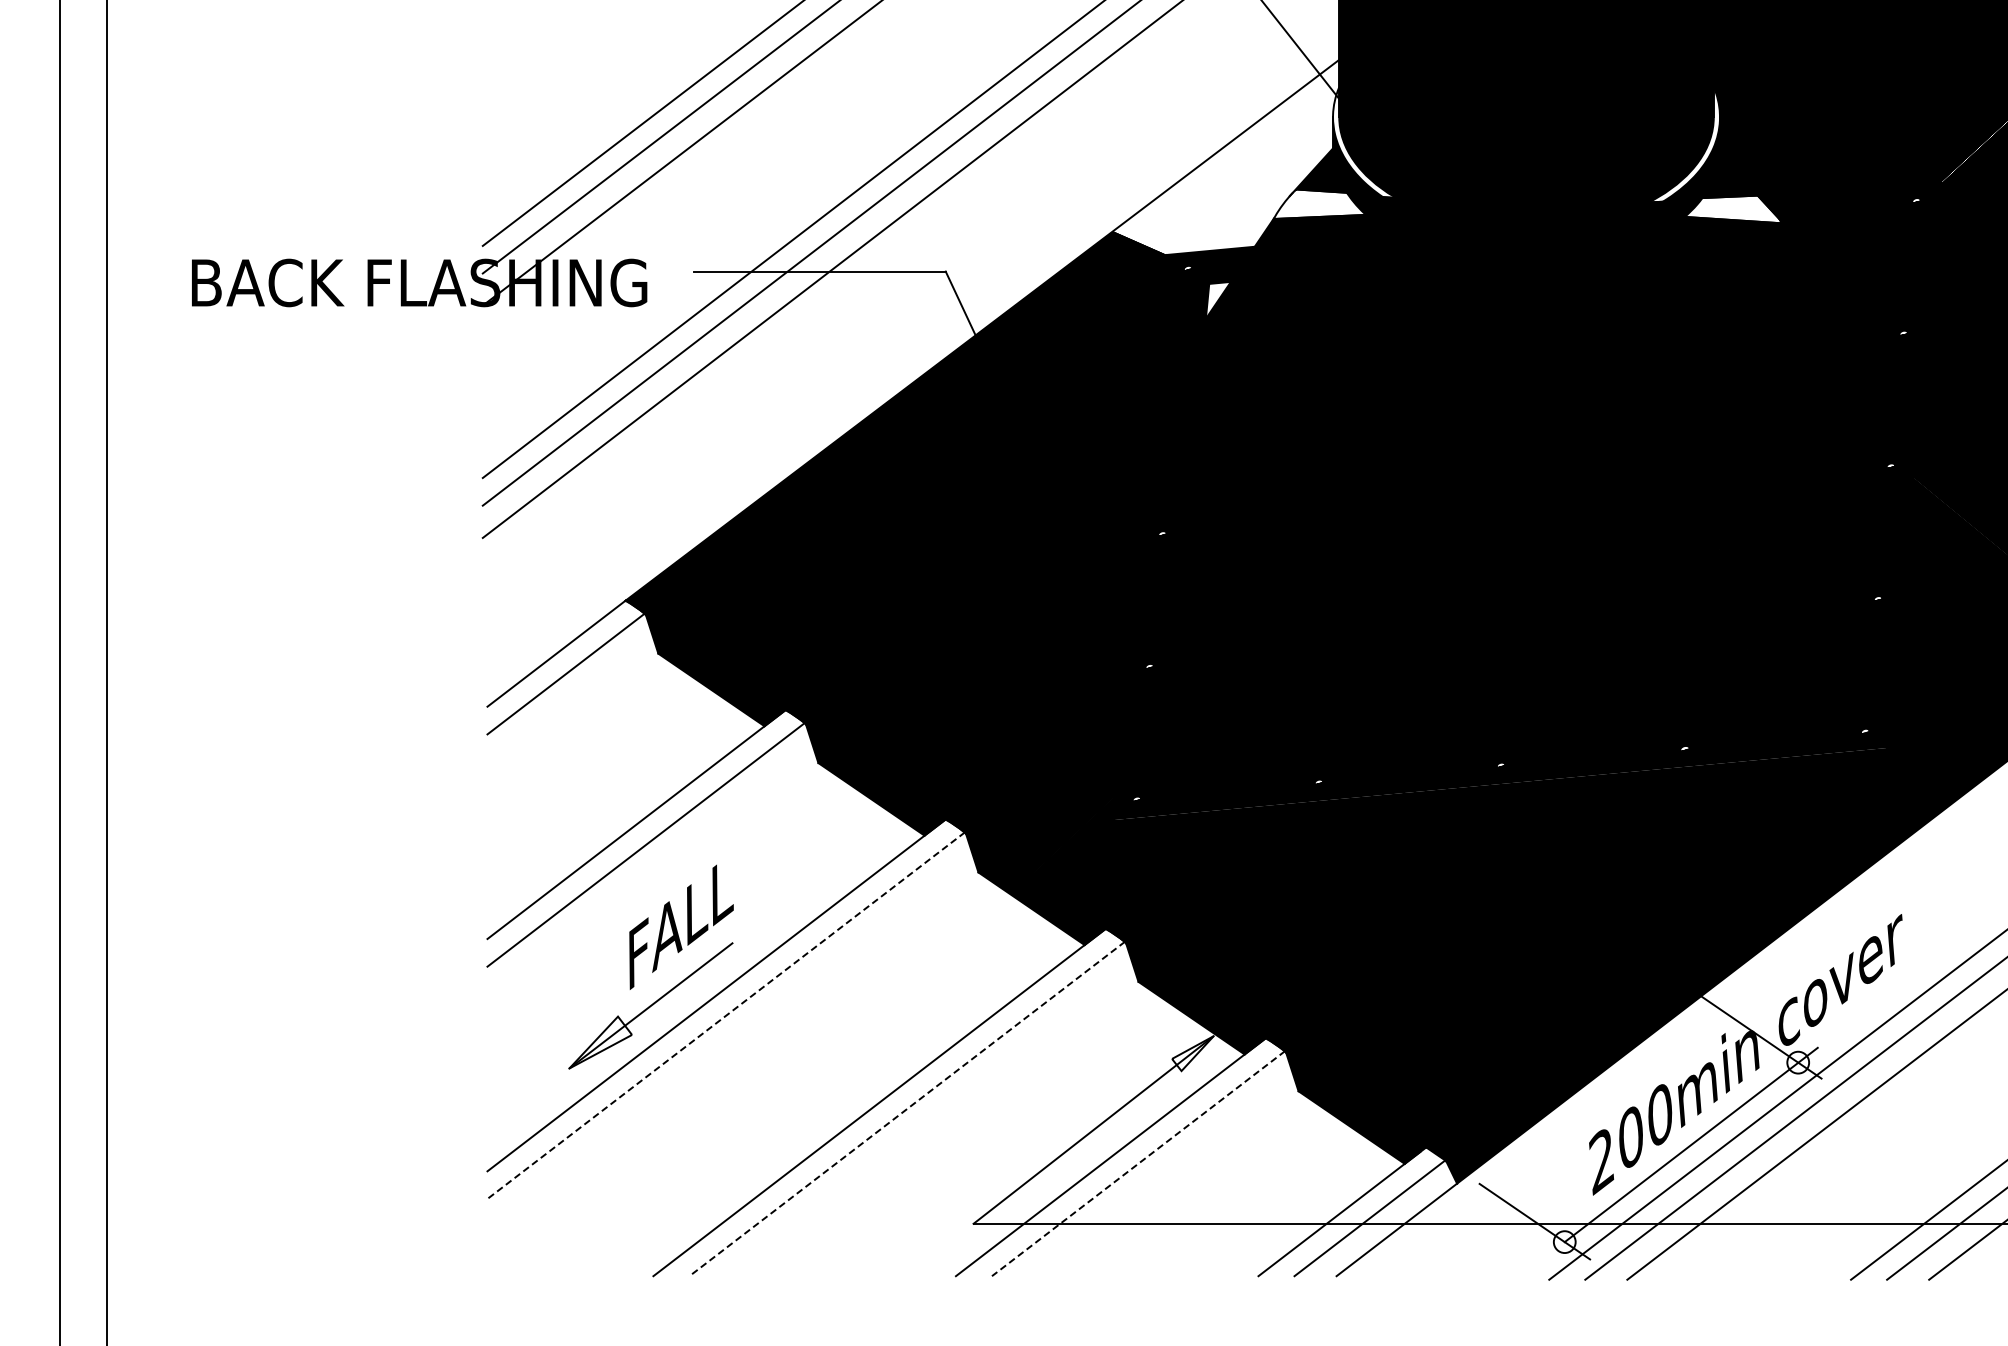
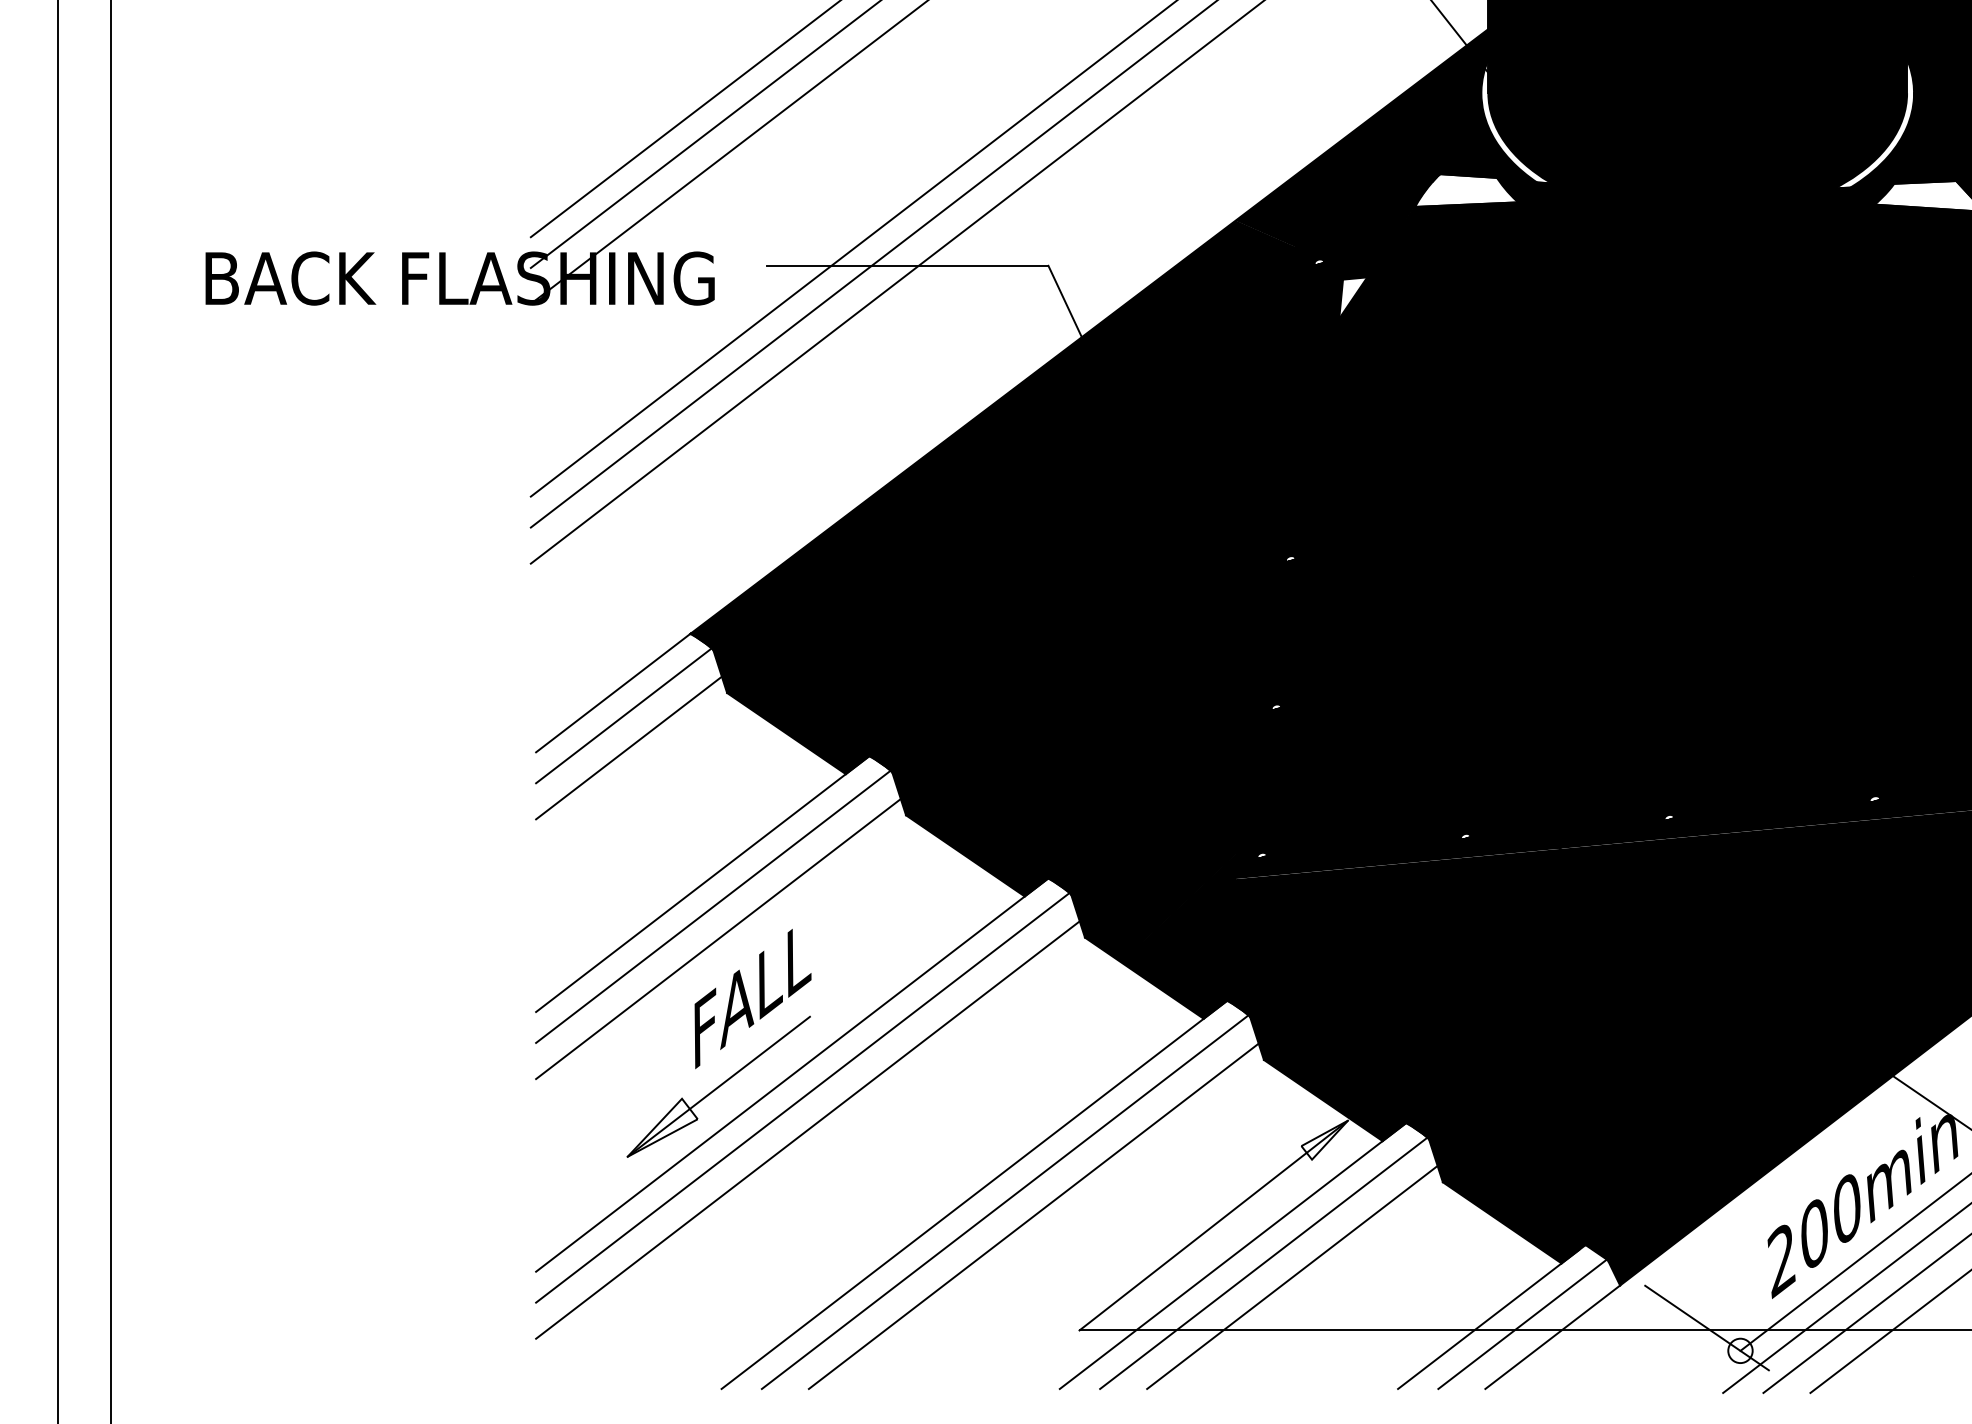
fill: (1226, 156) -> (1362, 137), added
line: (570, 702) -> (628, 747), added
line: (650, 873) -> (718, 938), added
line: (725, 1015) -> (802, 1097), dashed -> solid
line: (730, 1044) -> (807, 1129), added
line: (907, 1108) -> (1005, 1201), dashed -> solid
line: (932, 1121) -> (1033, 1216), added
line: (1138, 1163) -> (1263, 1263), dashed -> solid
line: (1163, 1176) -> (1291, 1277), added

